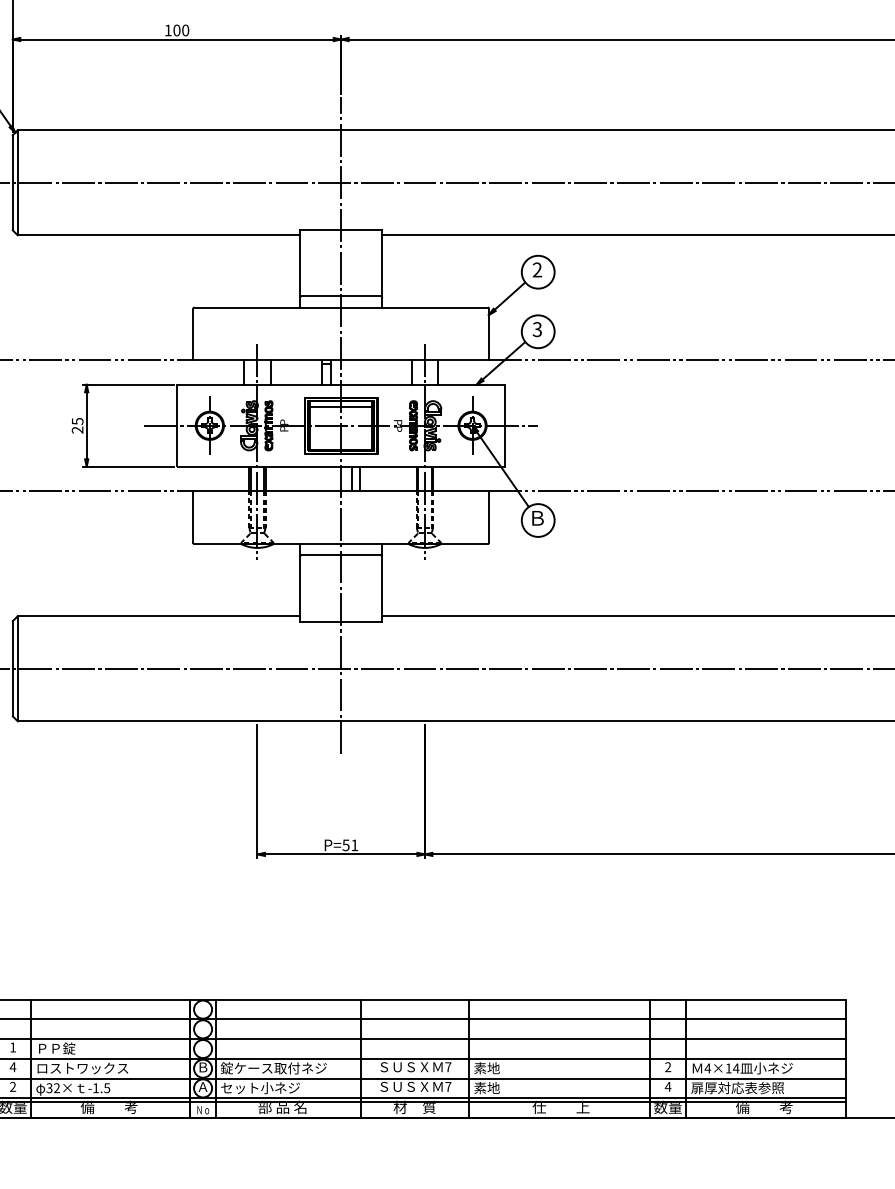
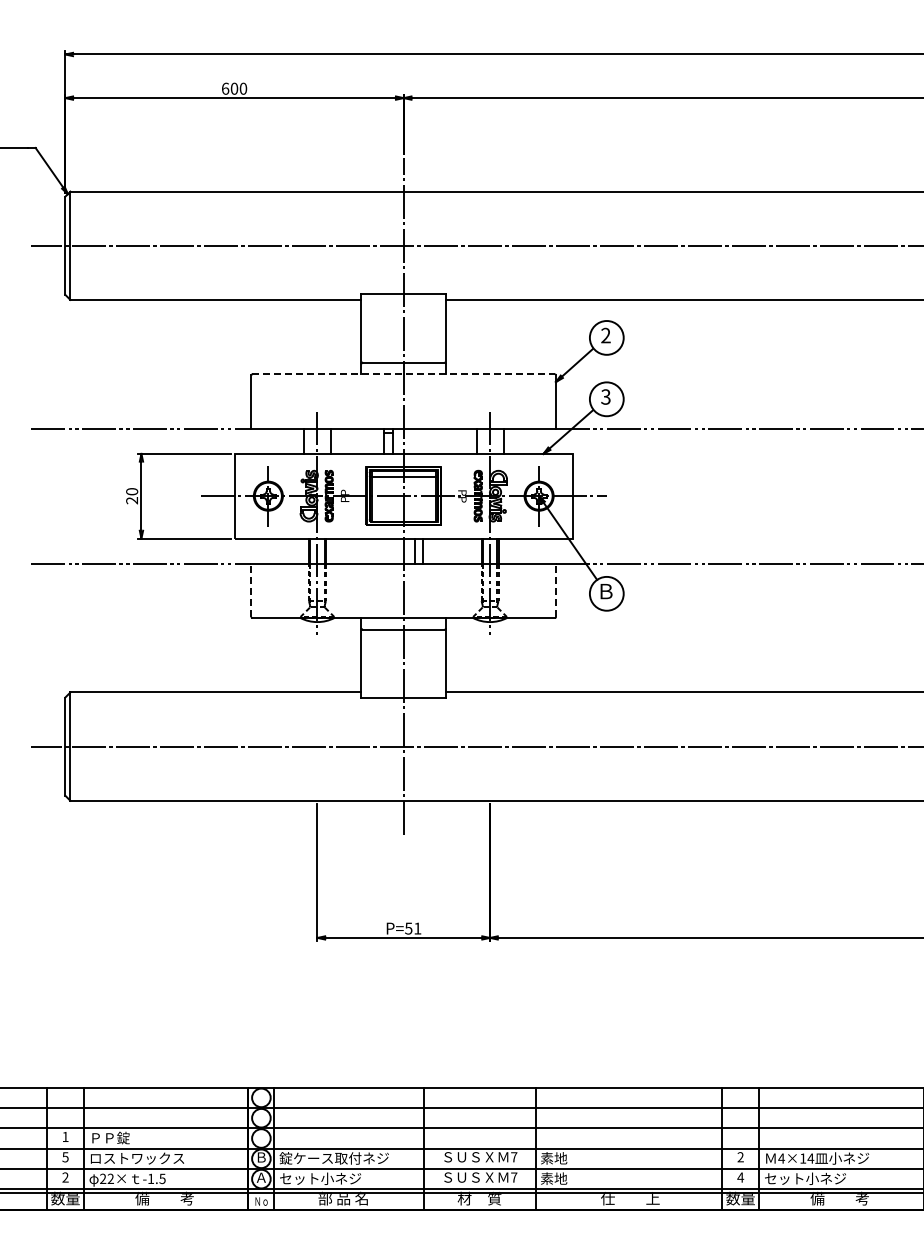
text: (168, 30) -> (225, 88), 100 -> 600
line: (341, 307) -> (404, 374), solid -> dashed
text: (77, 421) -> (131, 491), 25 -> 20
line: (193, 517) -> (251, 590), solid -> dashed
line: (489, 517) -> (556, 590), solid -> dashed
text: (12, 1067) -> (65, 1157), 4 -> 5
text: (737, 1087) -> (812, 1178), 扉厚対応表参照 -> セット小ネジ
text: (49, 1088) -> (103, 1179), 32× -> 22×

